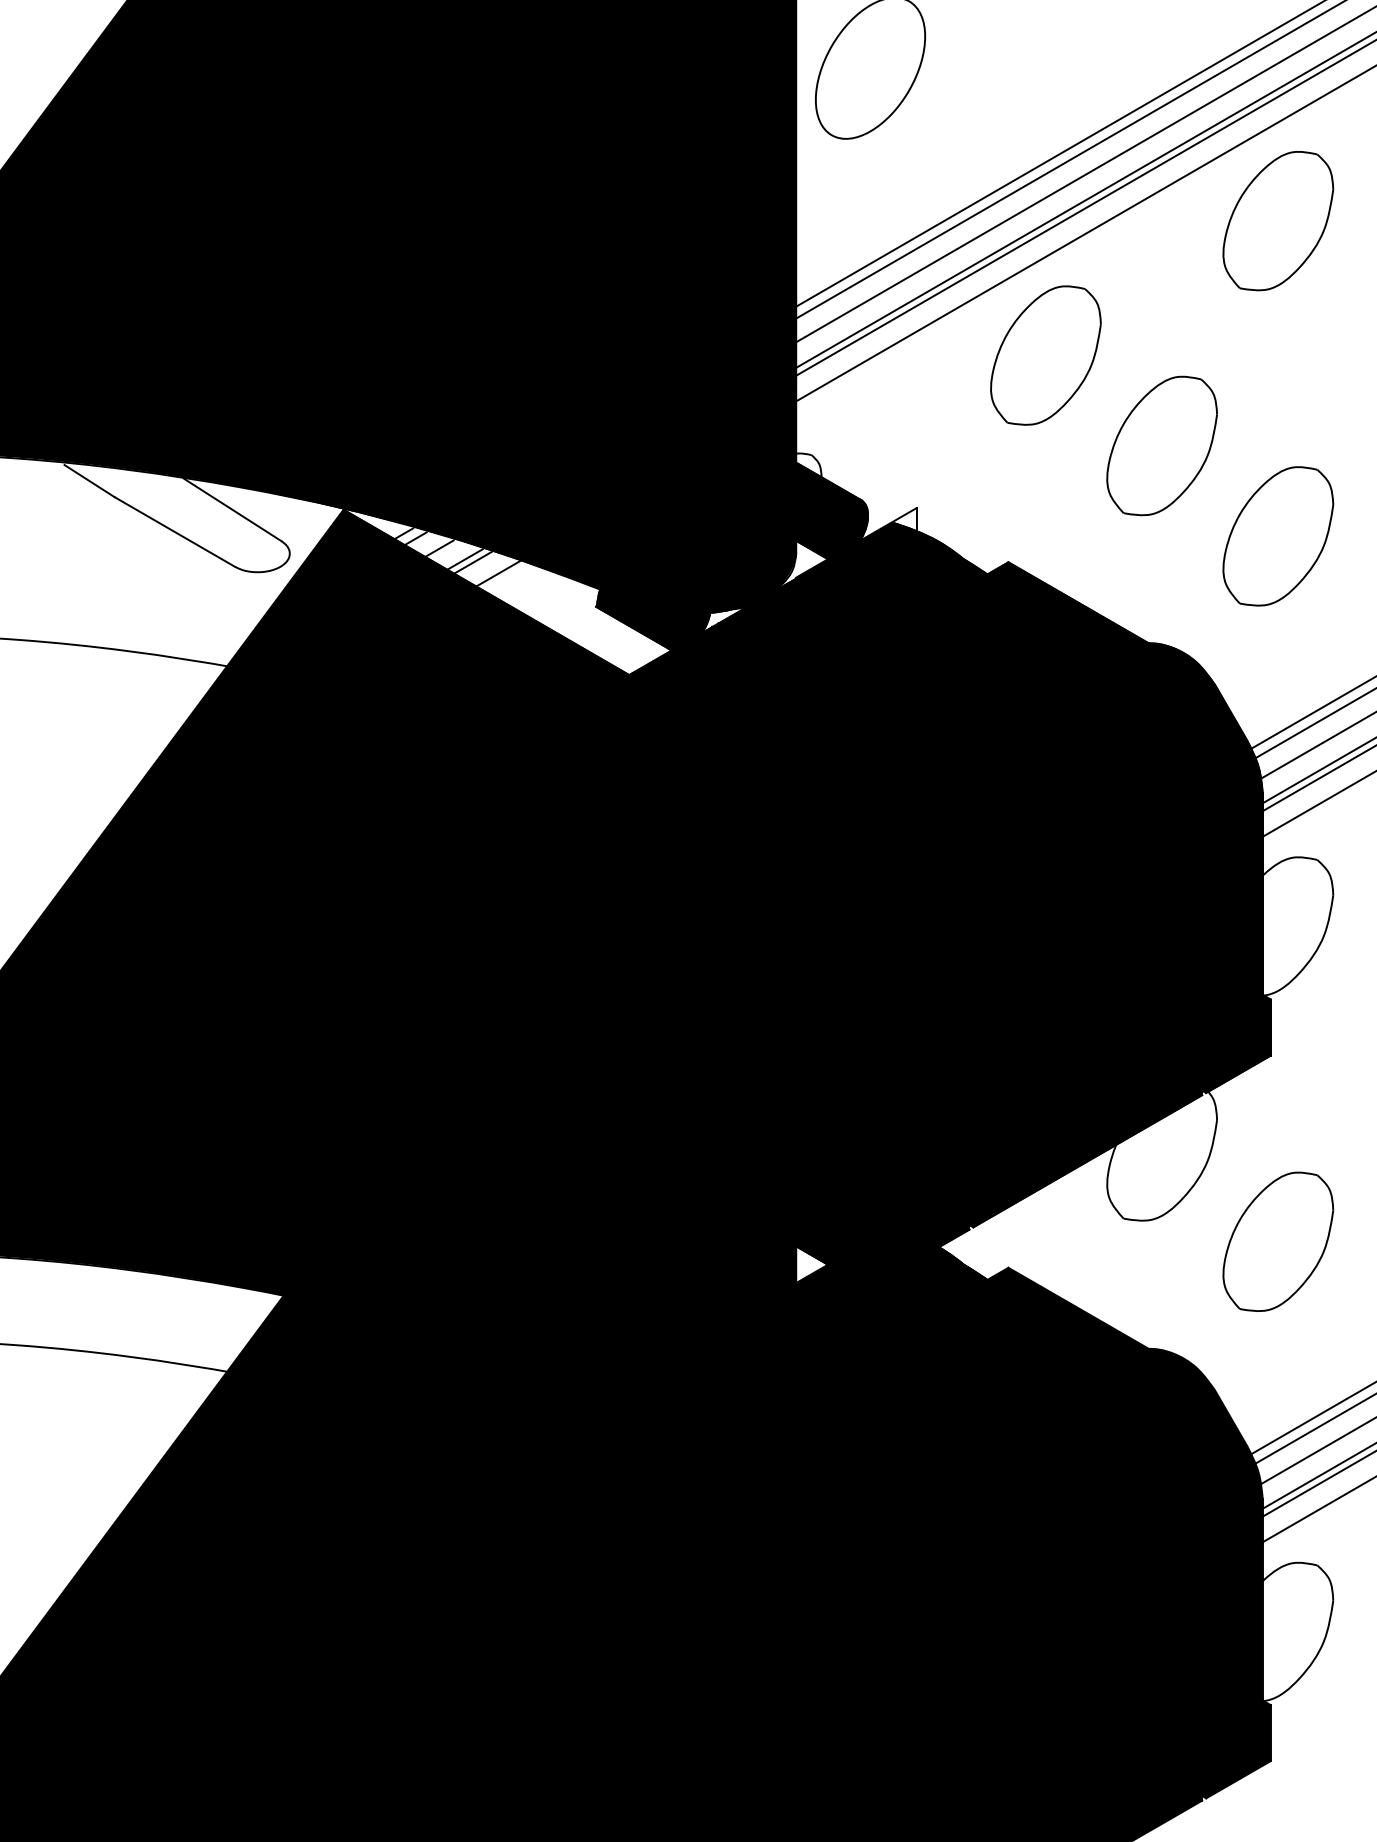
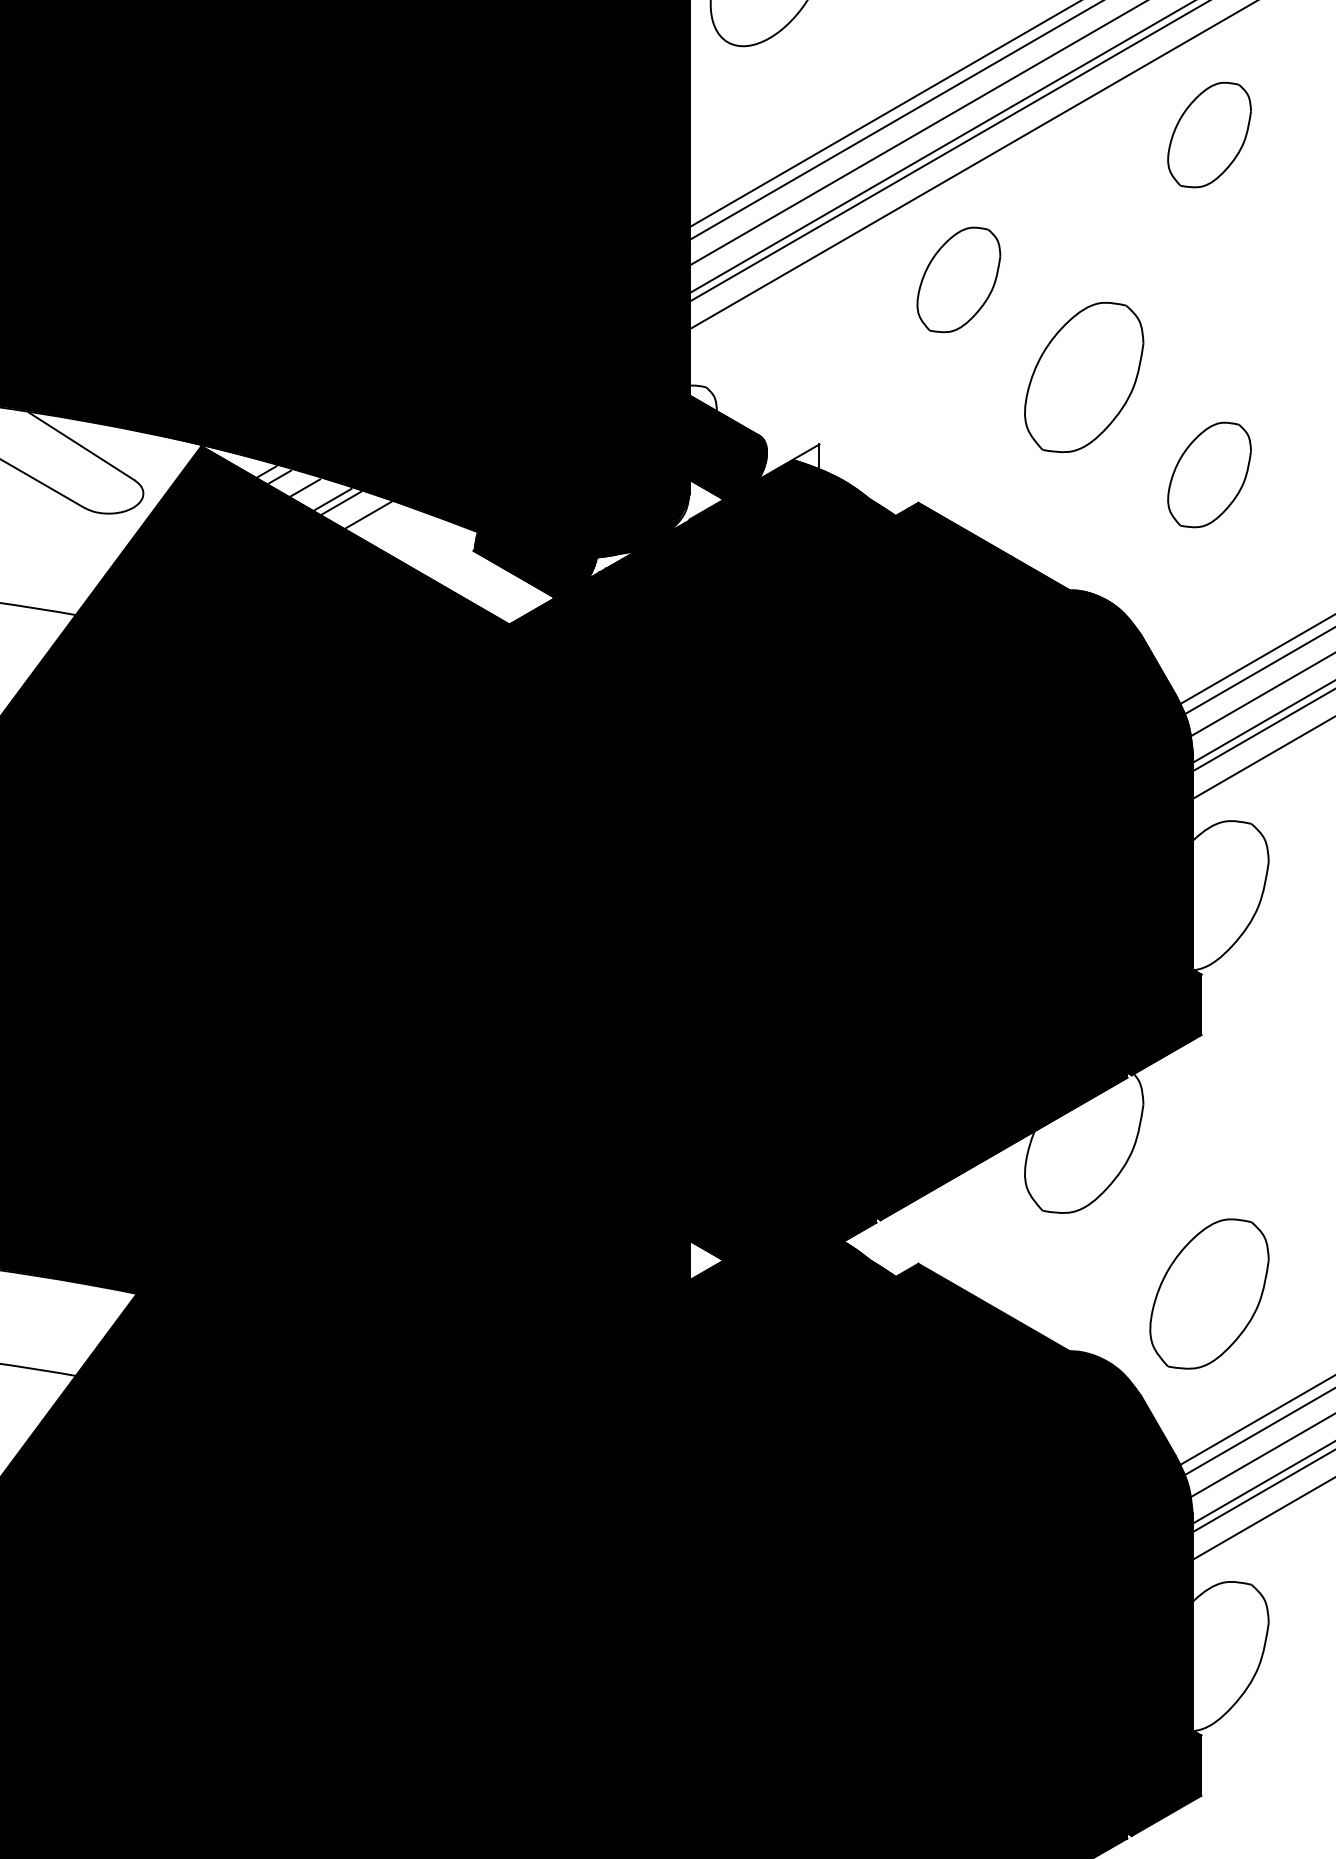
part: (1278, 221) -> (1209, 135), size x0.7
part: (1045, 355) -> (958, 279), size x0.7
part: (1278, 536) -> (1209, 475), size x0.7
part: (1278, 1241) -> (1209, 1293), moved

